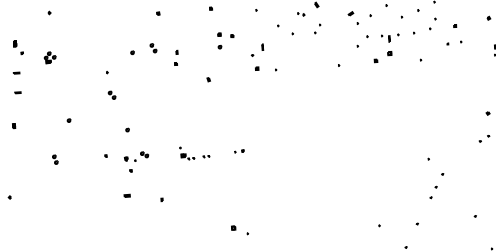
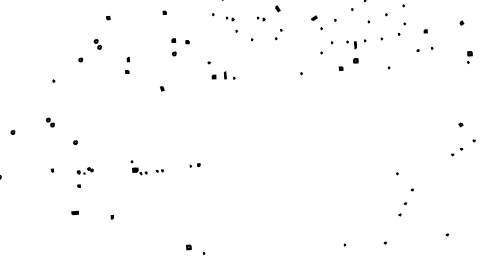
part: (272, 14) -> (230, 19), added
part: (262, 46) -> (225, 74), moved
part: (153, 48) -> (97, 44), moved
part: (111, 94) -> (49, 121), moved
part: (136, 156) -> (85, 170), size x0.6

